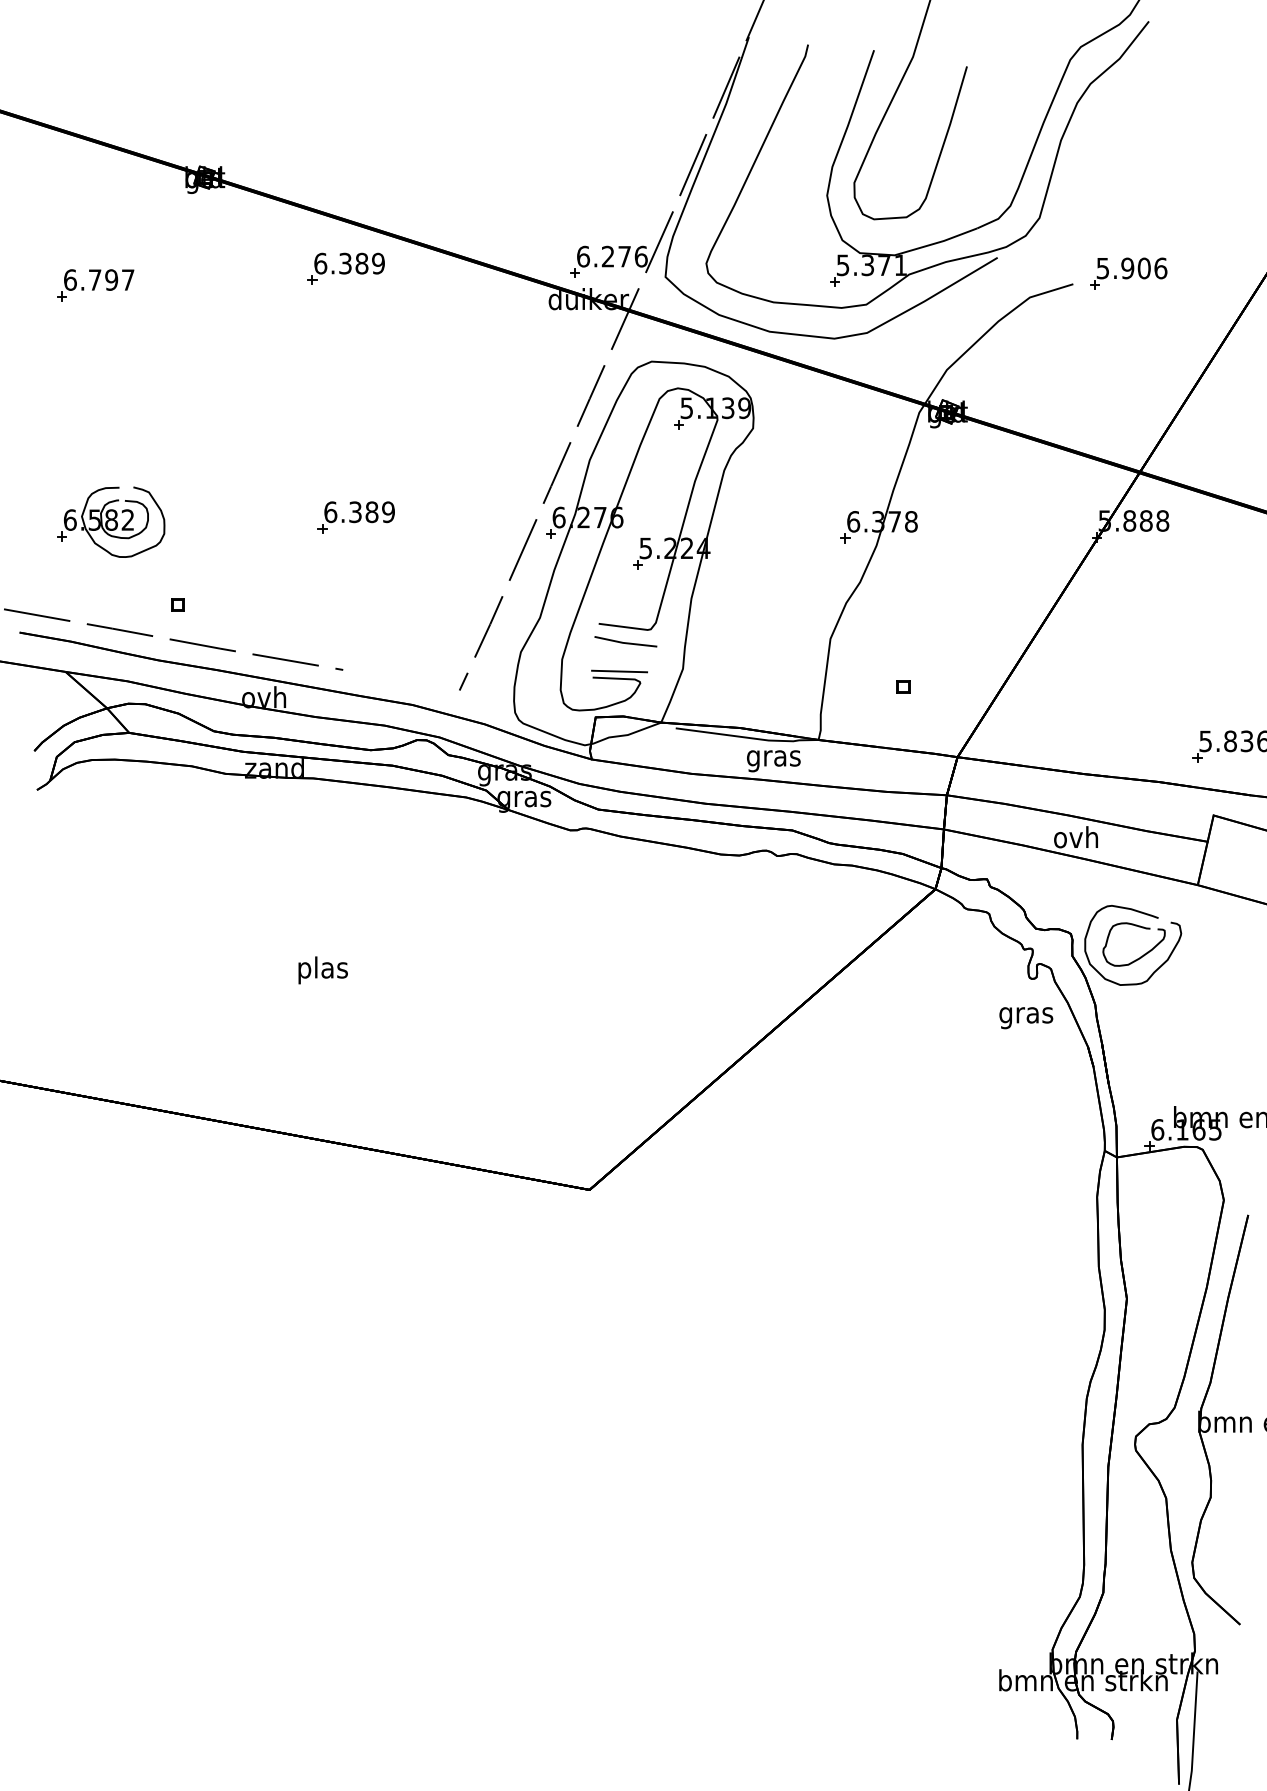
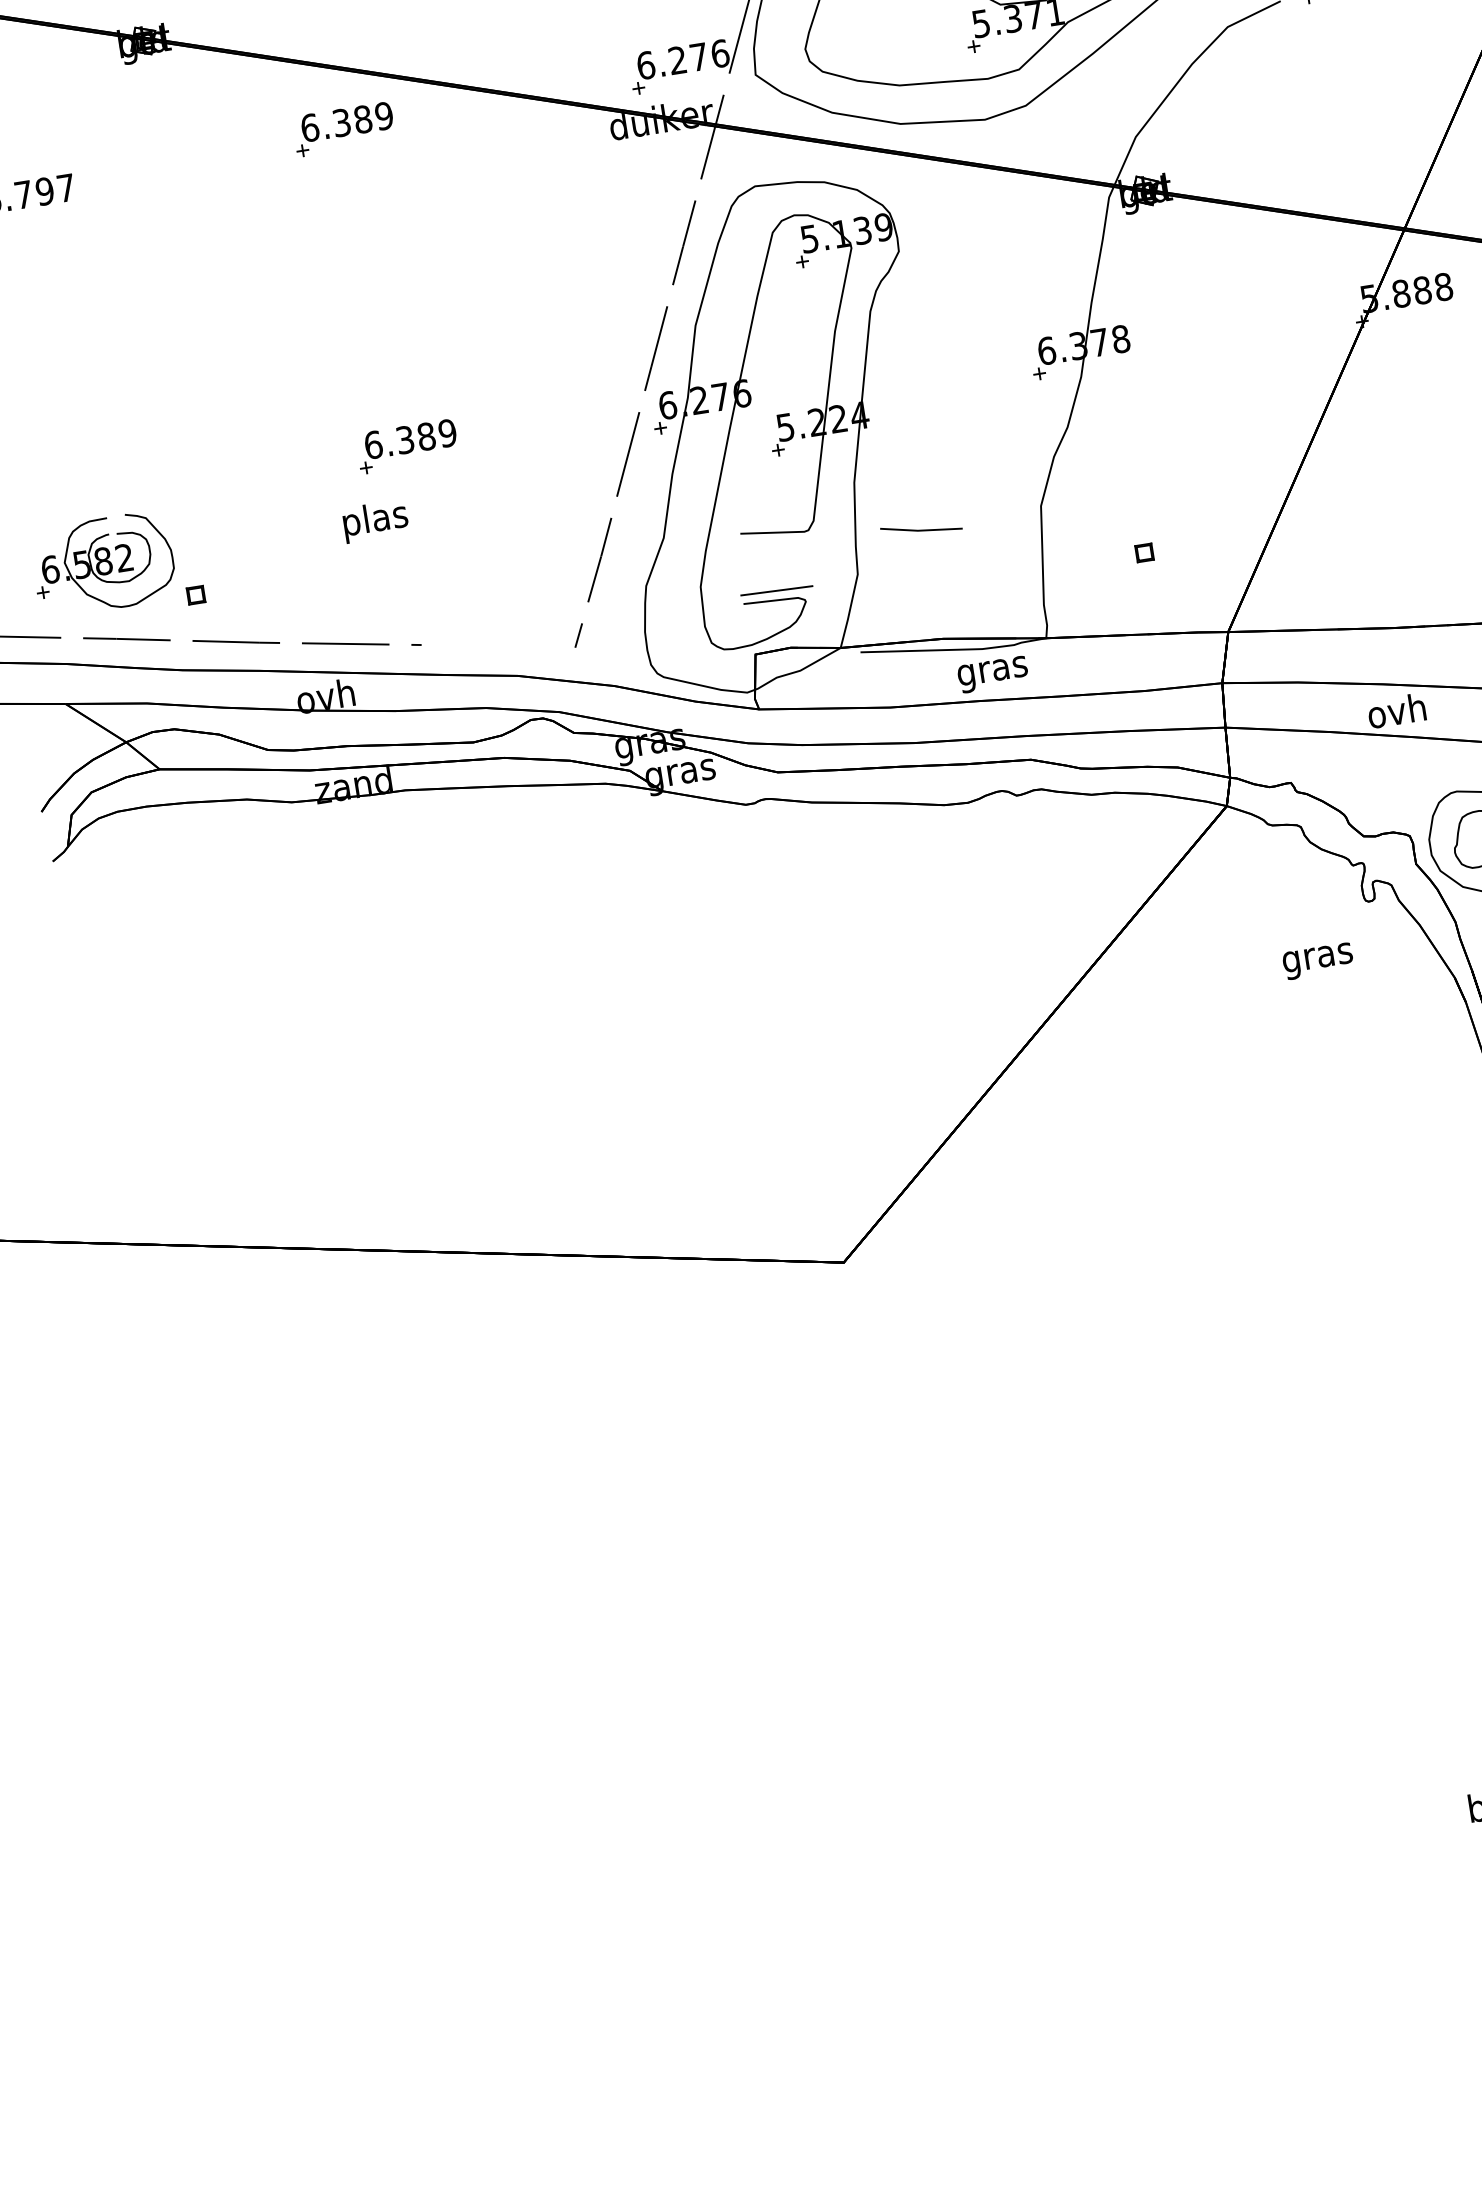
part: (111, 521) -> (103, 563), moved
line: (625, 642) -> (921, 529), moved
text: (322, 970) -> (374, 521), moved
text: (1026, 1018) -> (1318, 961), moved

